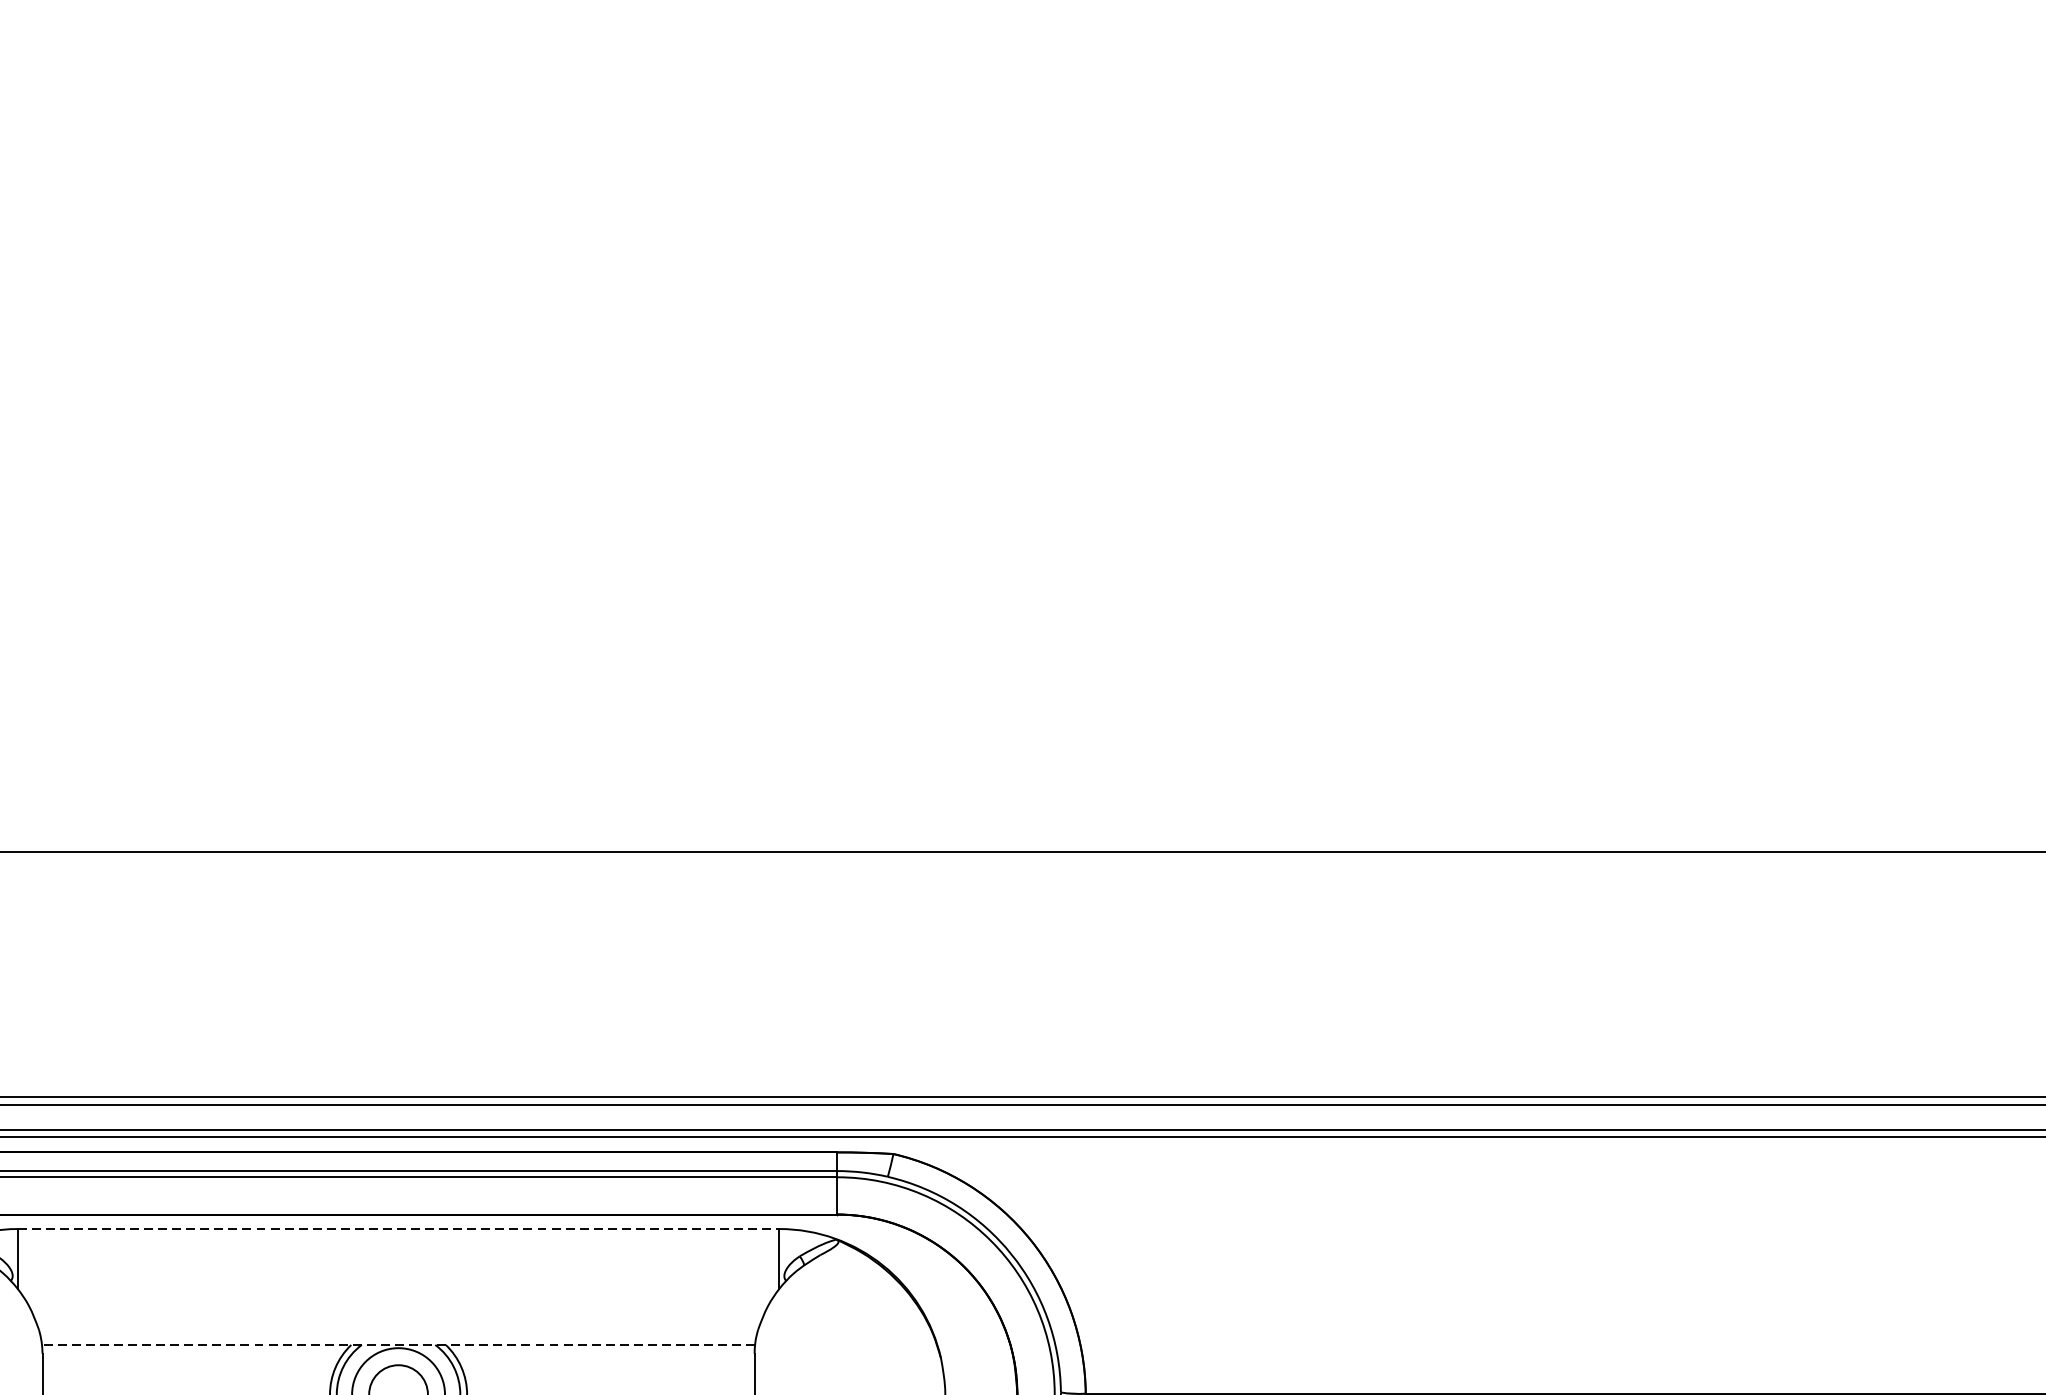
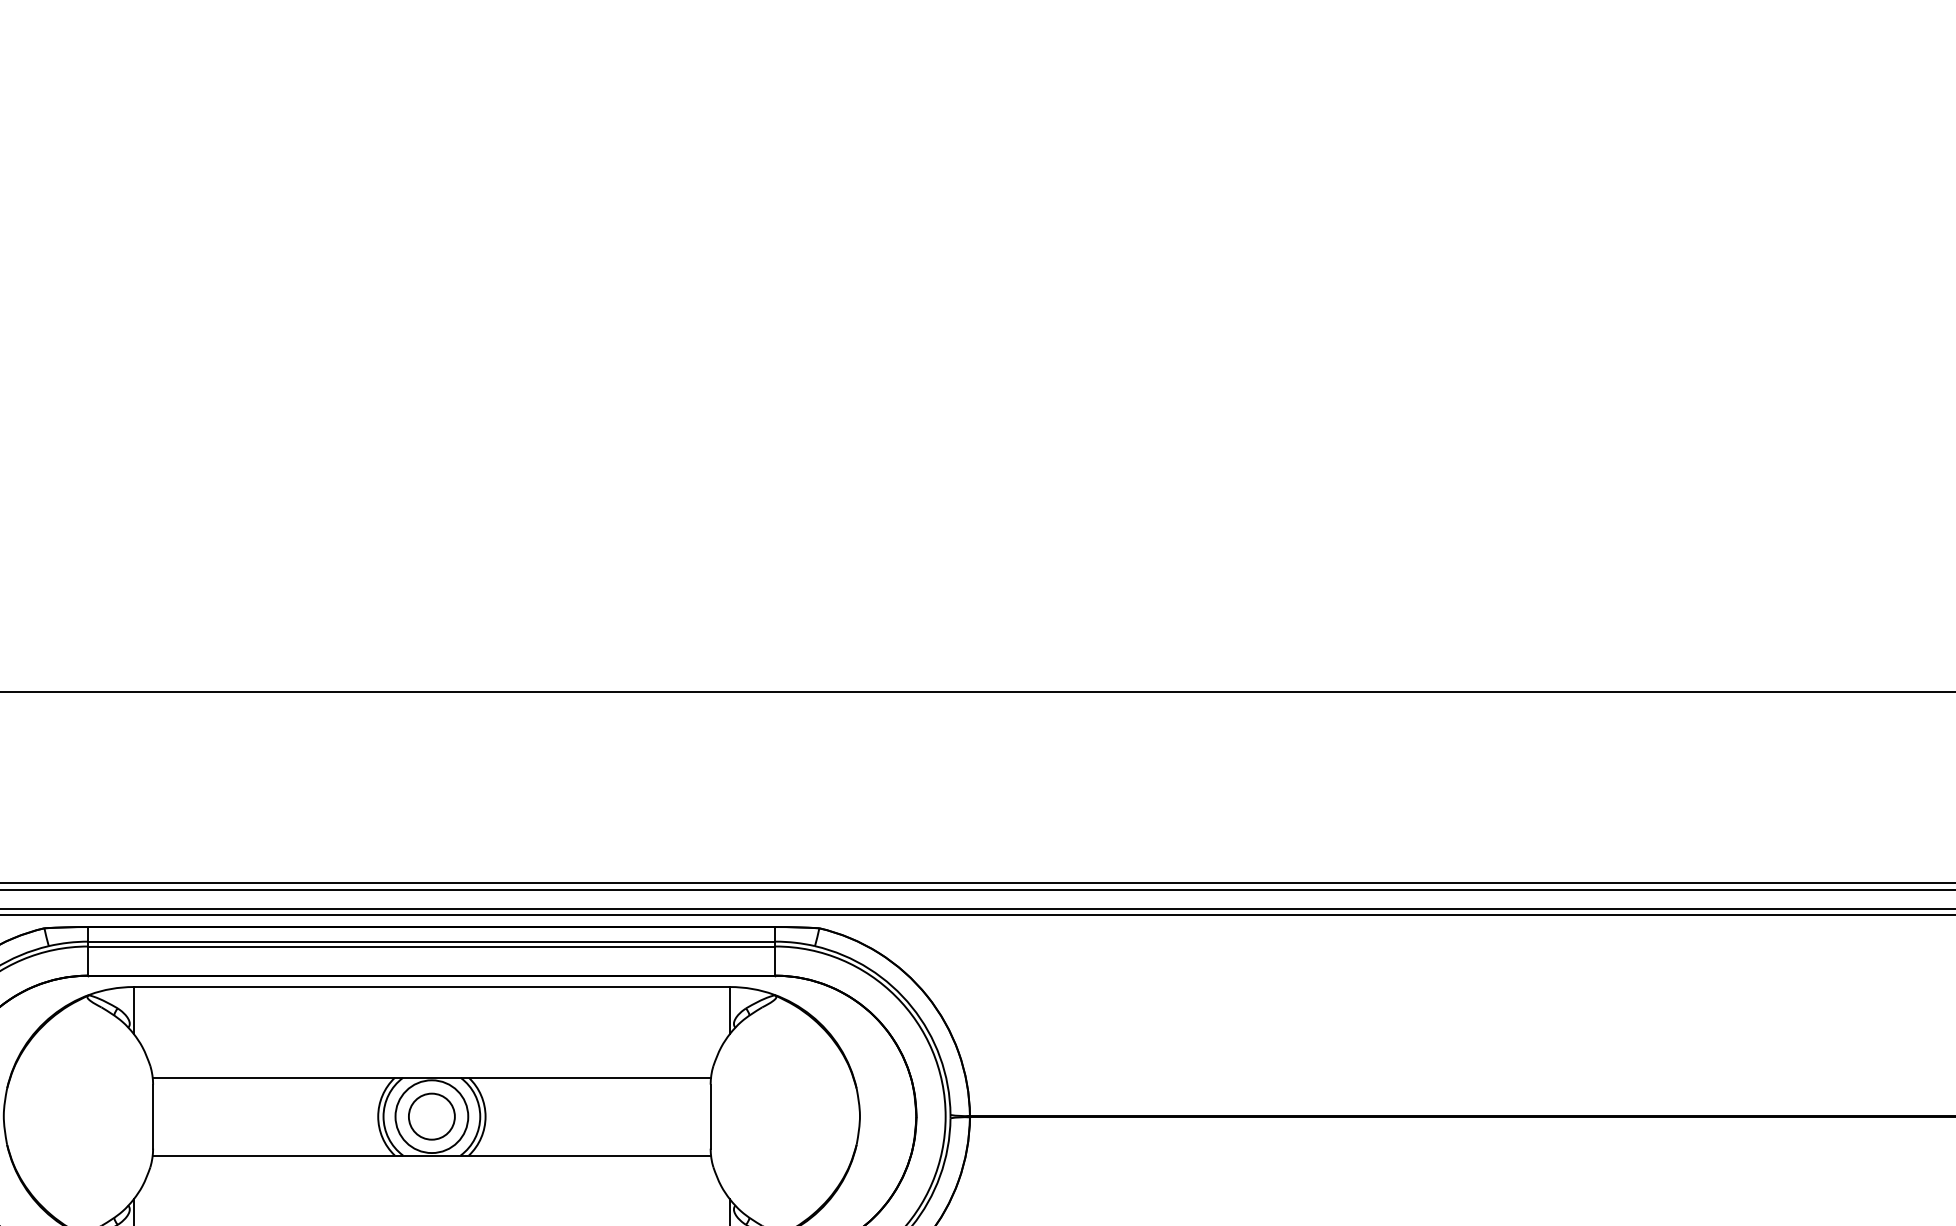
line: (399, 1229) -> (432, 987), dashed -> solid
line: (398, 1344) -> (431, 1077), dashed -> solid

